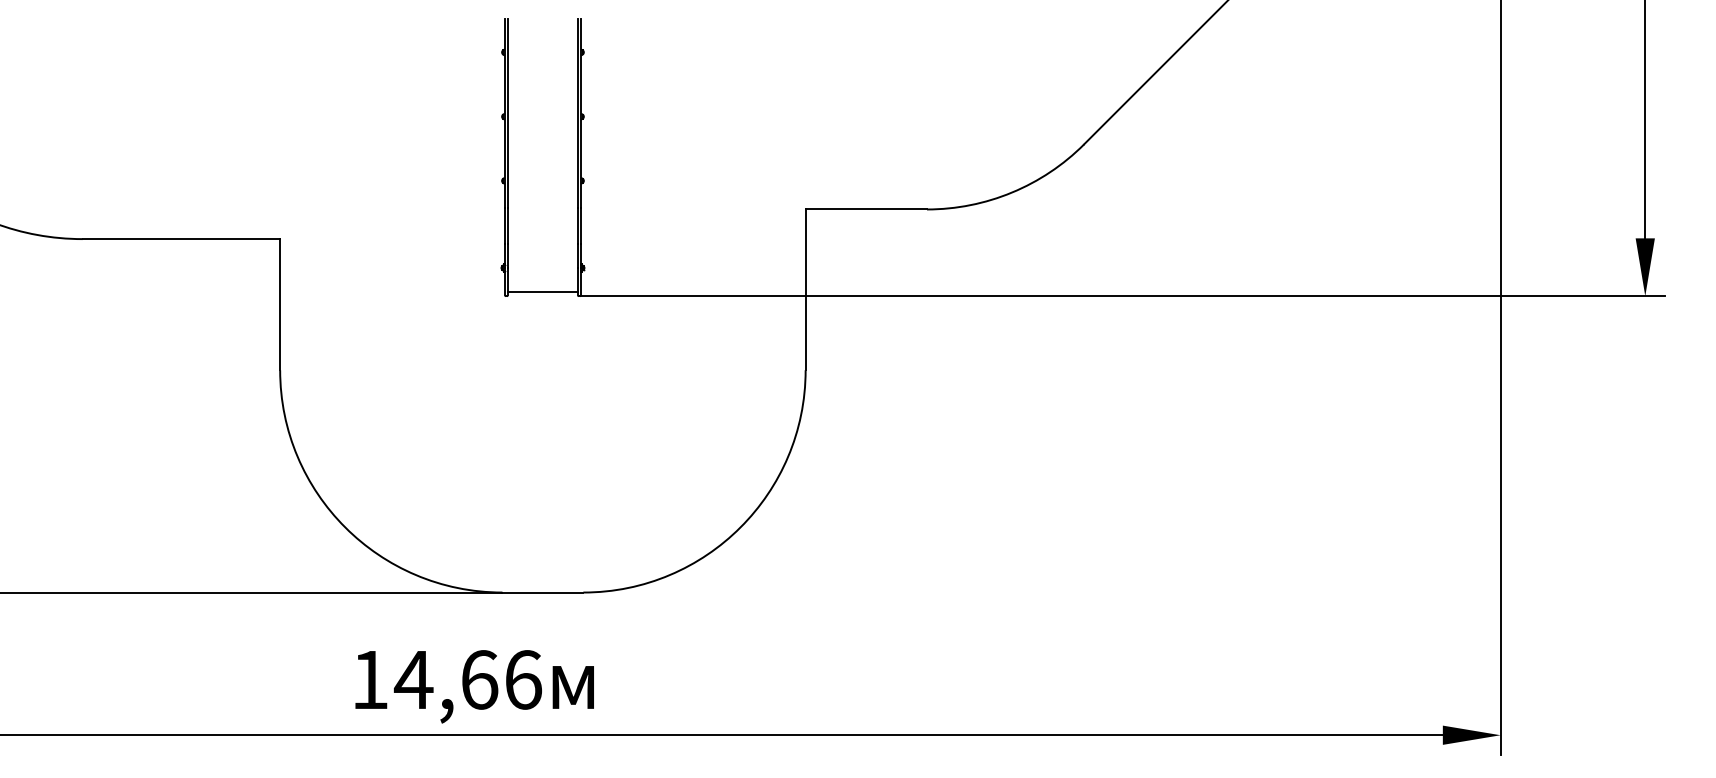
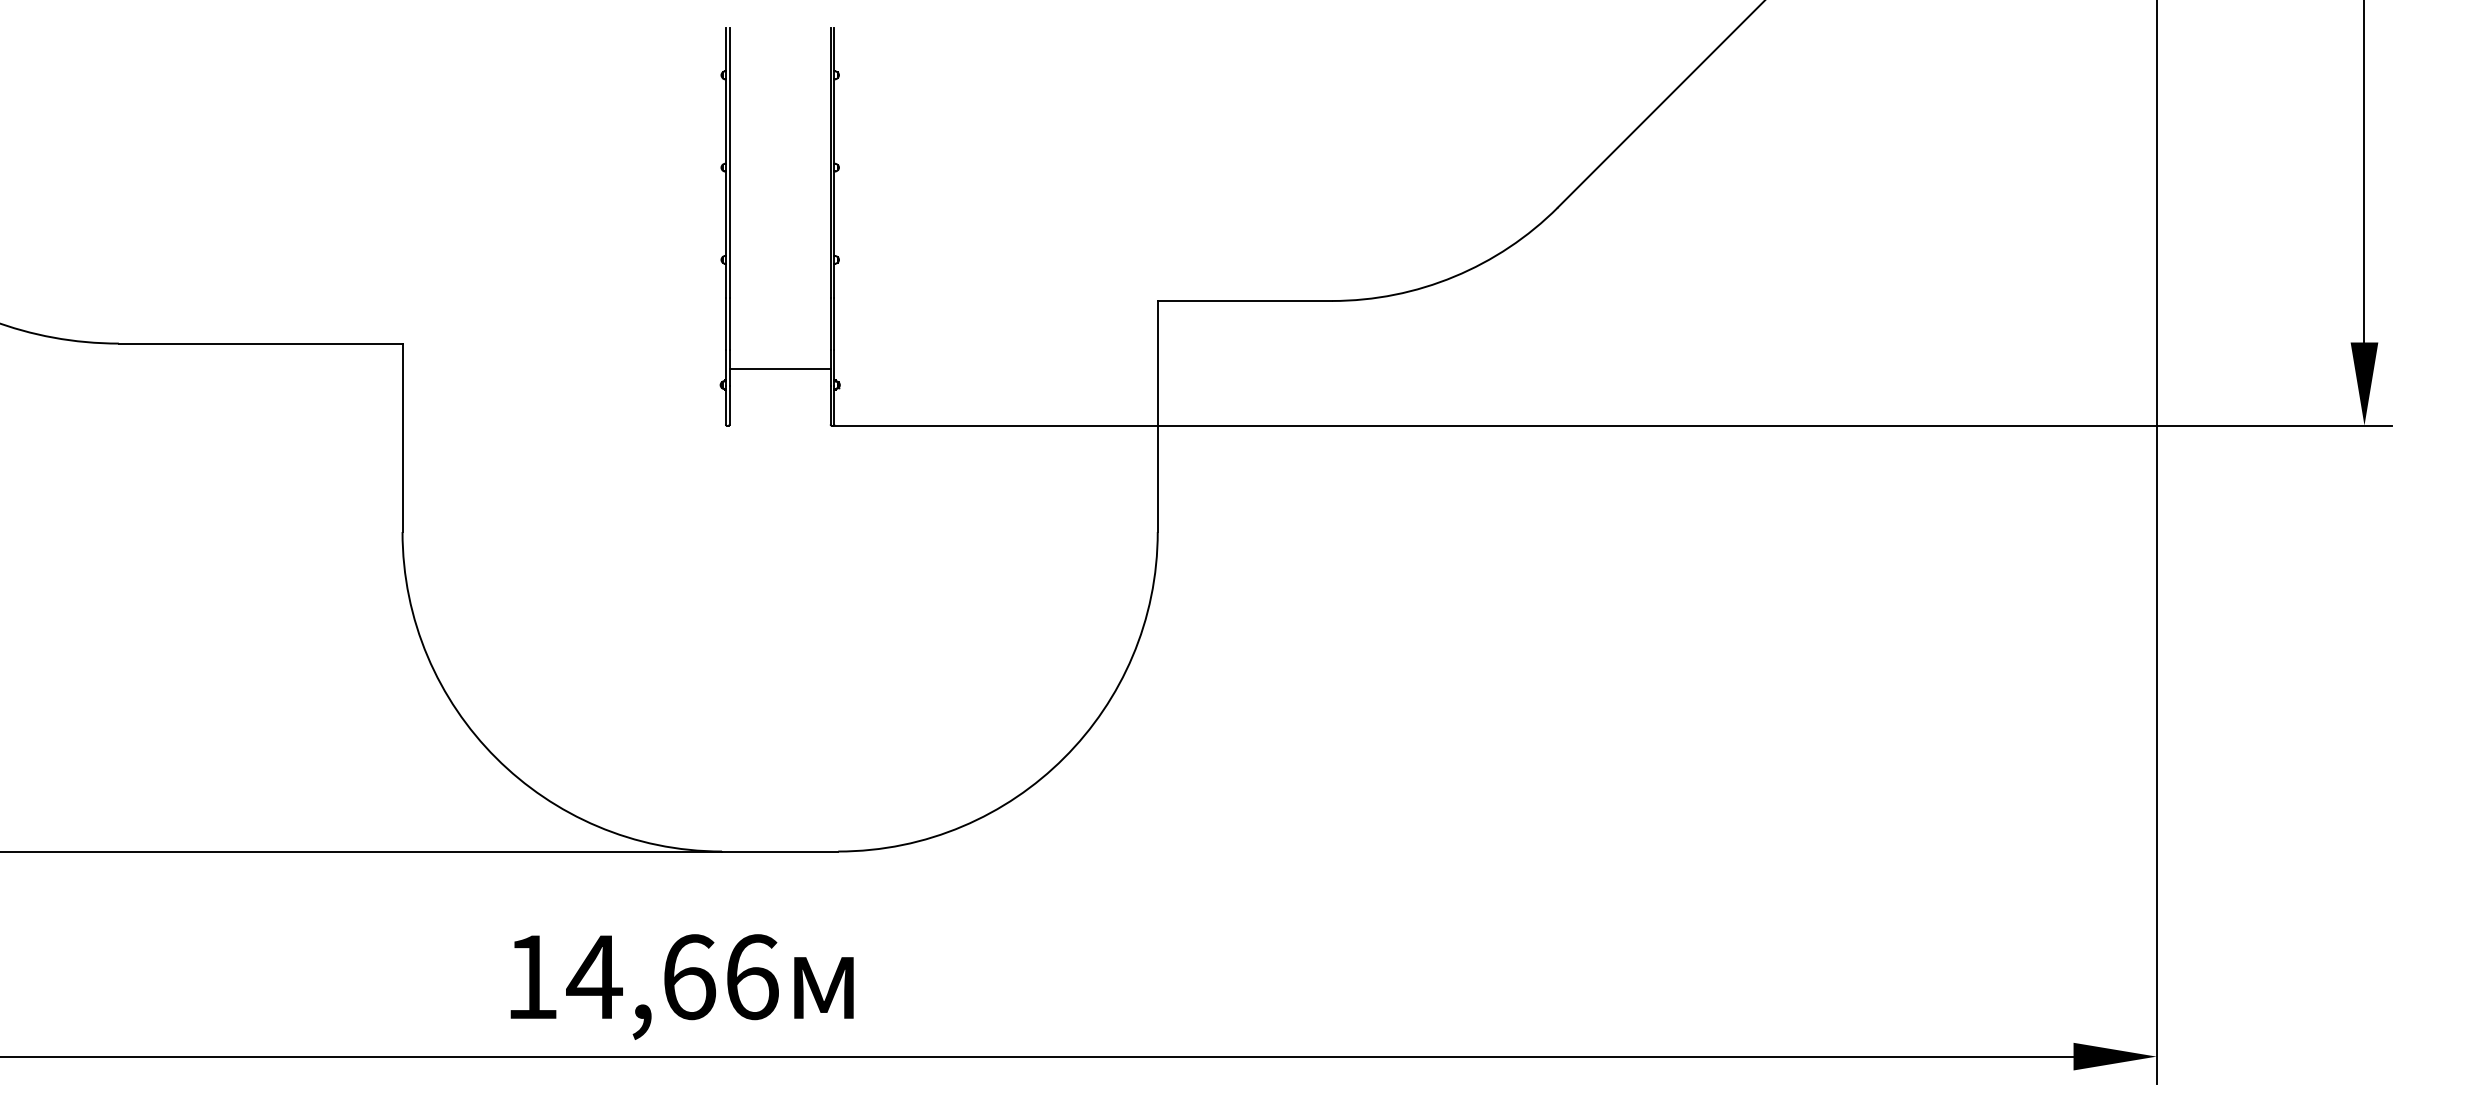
line: (542, 291) -> (779, 368), moved

